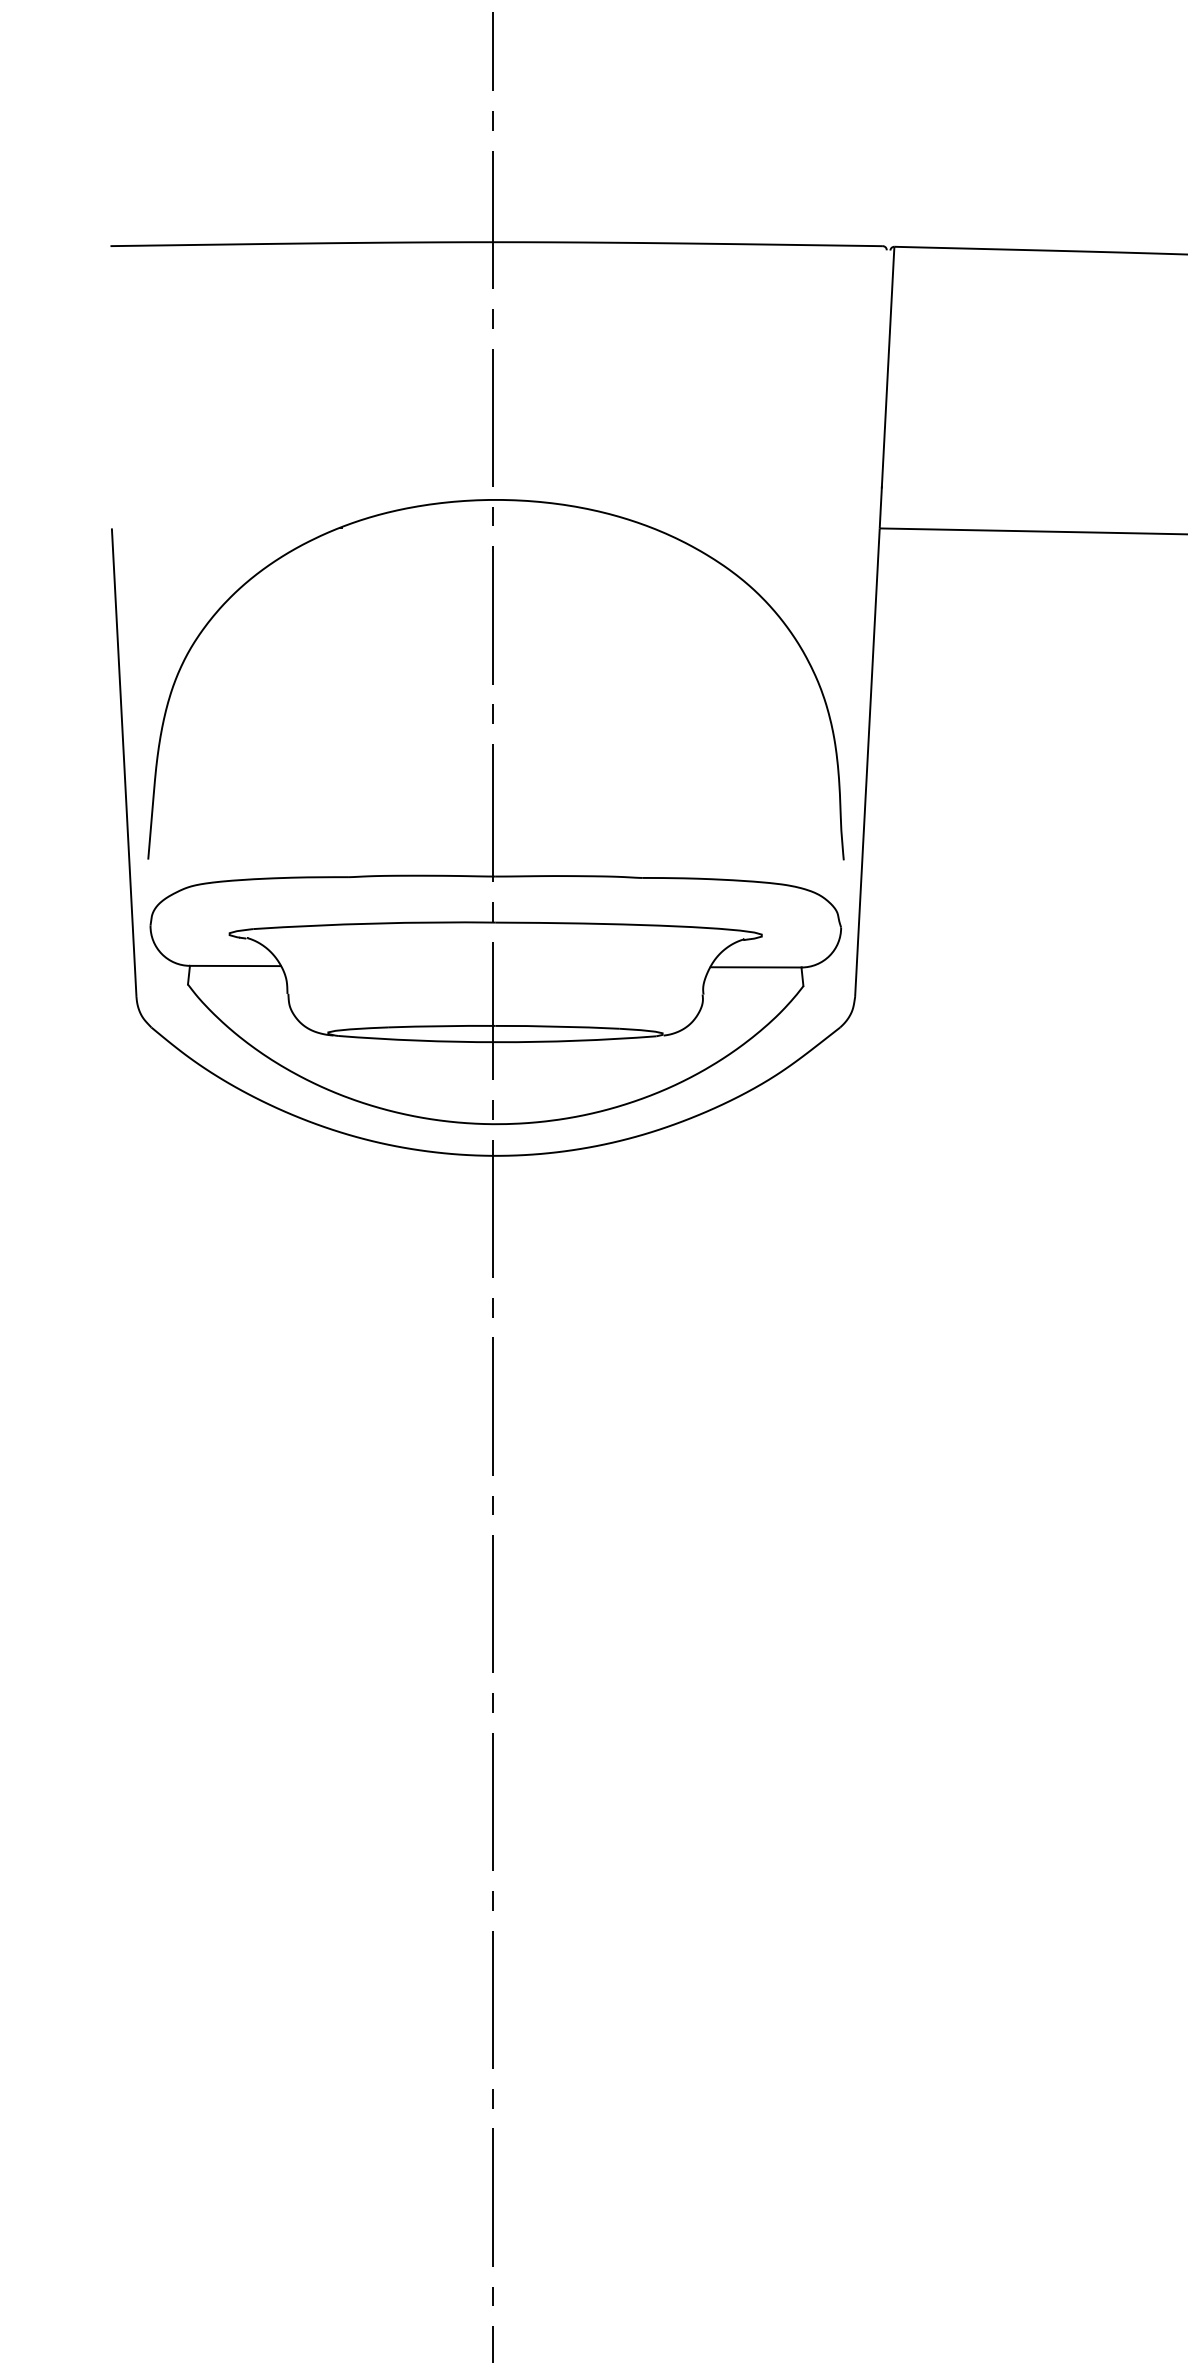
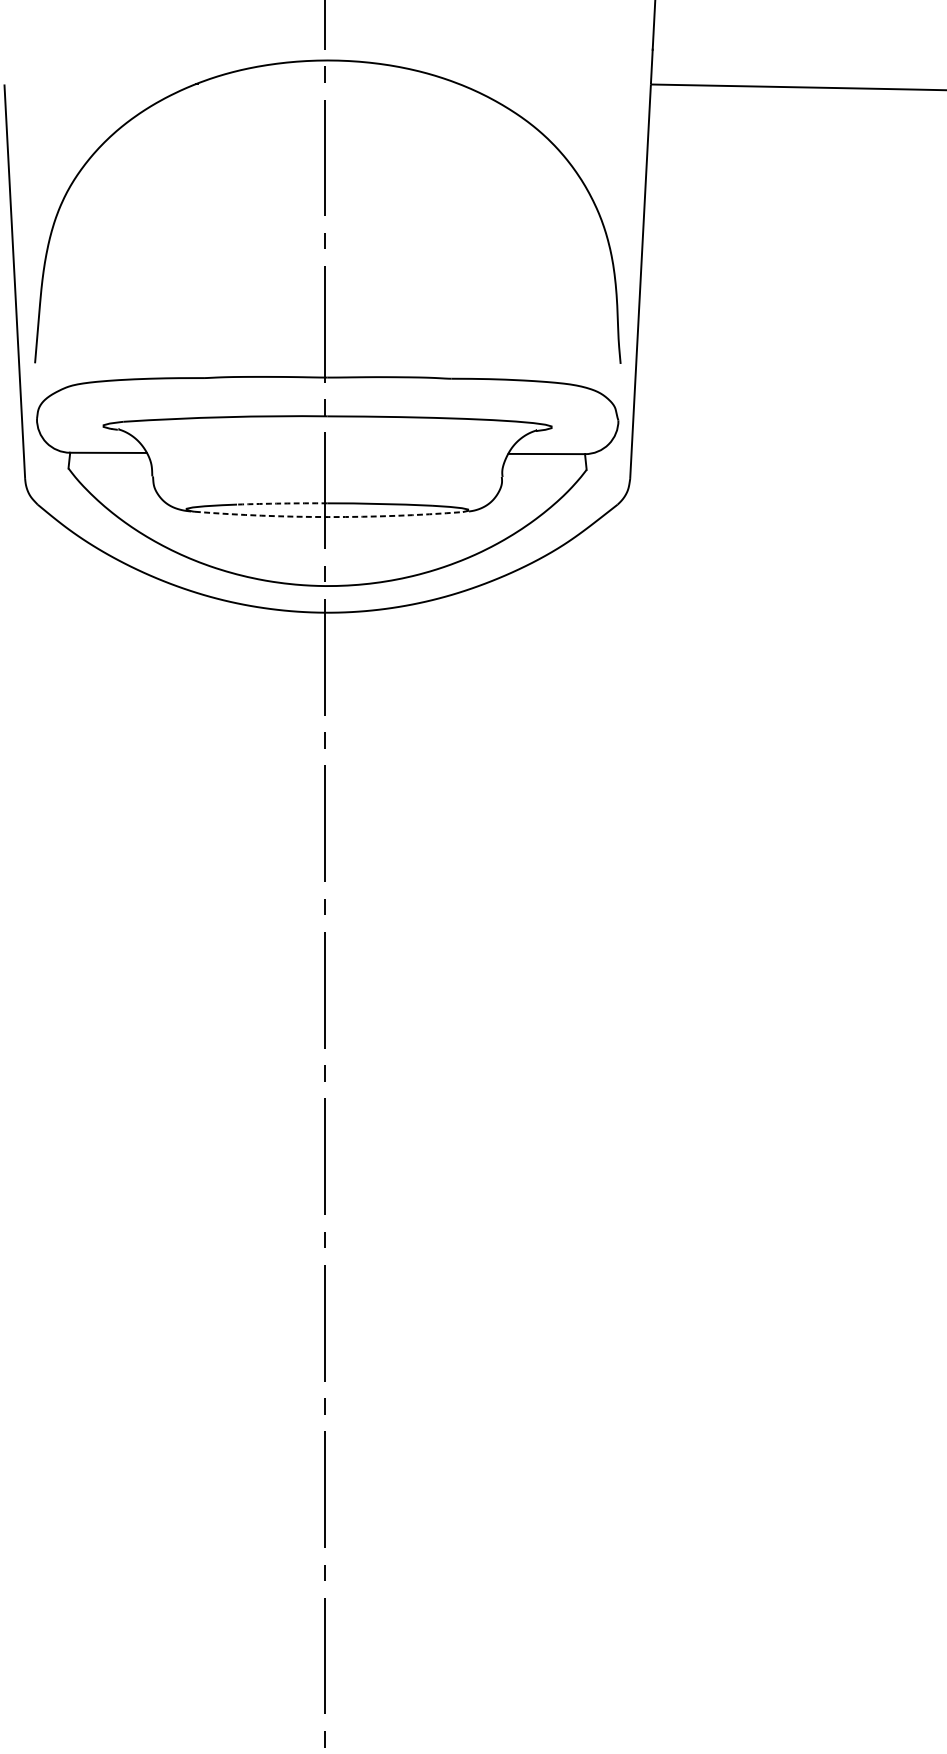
arc: (441, 1026) -> (281, 503), solid -> dashed
arc: (497, 1042) -> (329, 517), solid -> dashed

